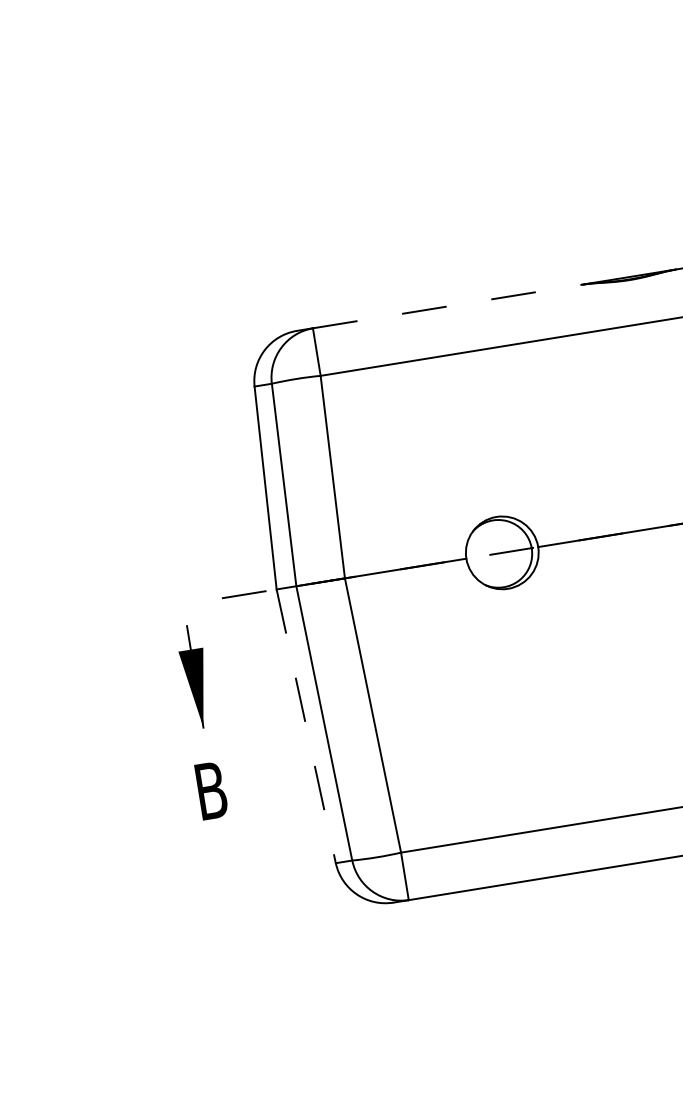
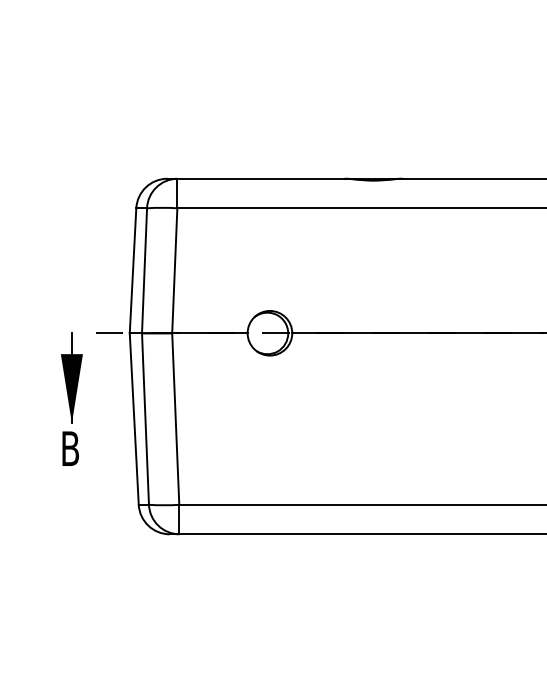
line: (448, 305) -> (261, 178), dashed -> solid
part: (194, 675) -> (71, 377), size x1.43
line: (306, 727) -> (134, 419), dashed -> solid

